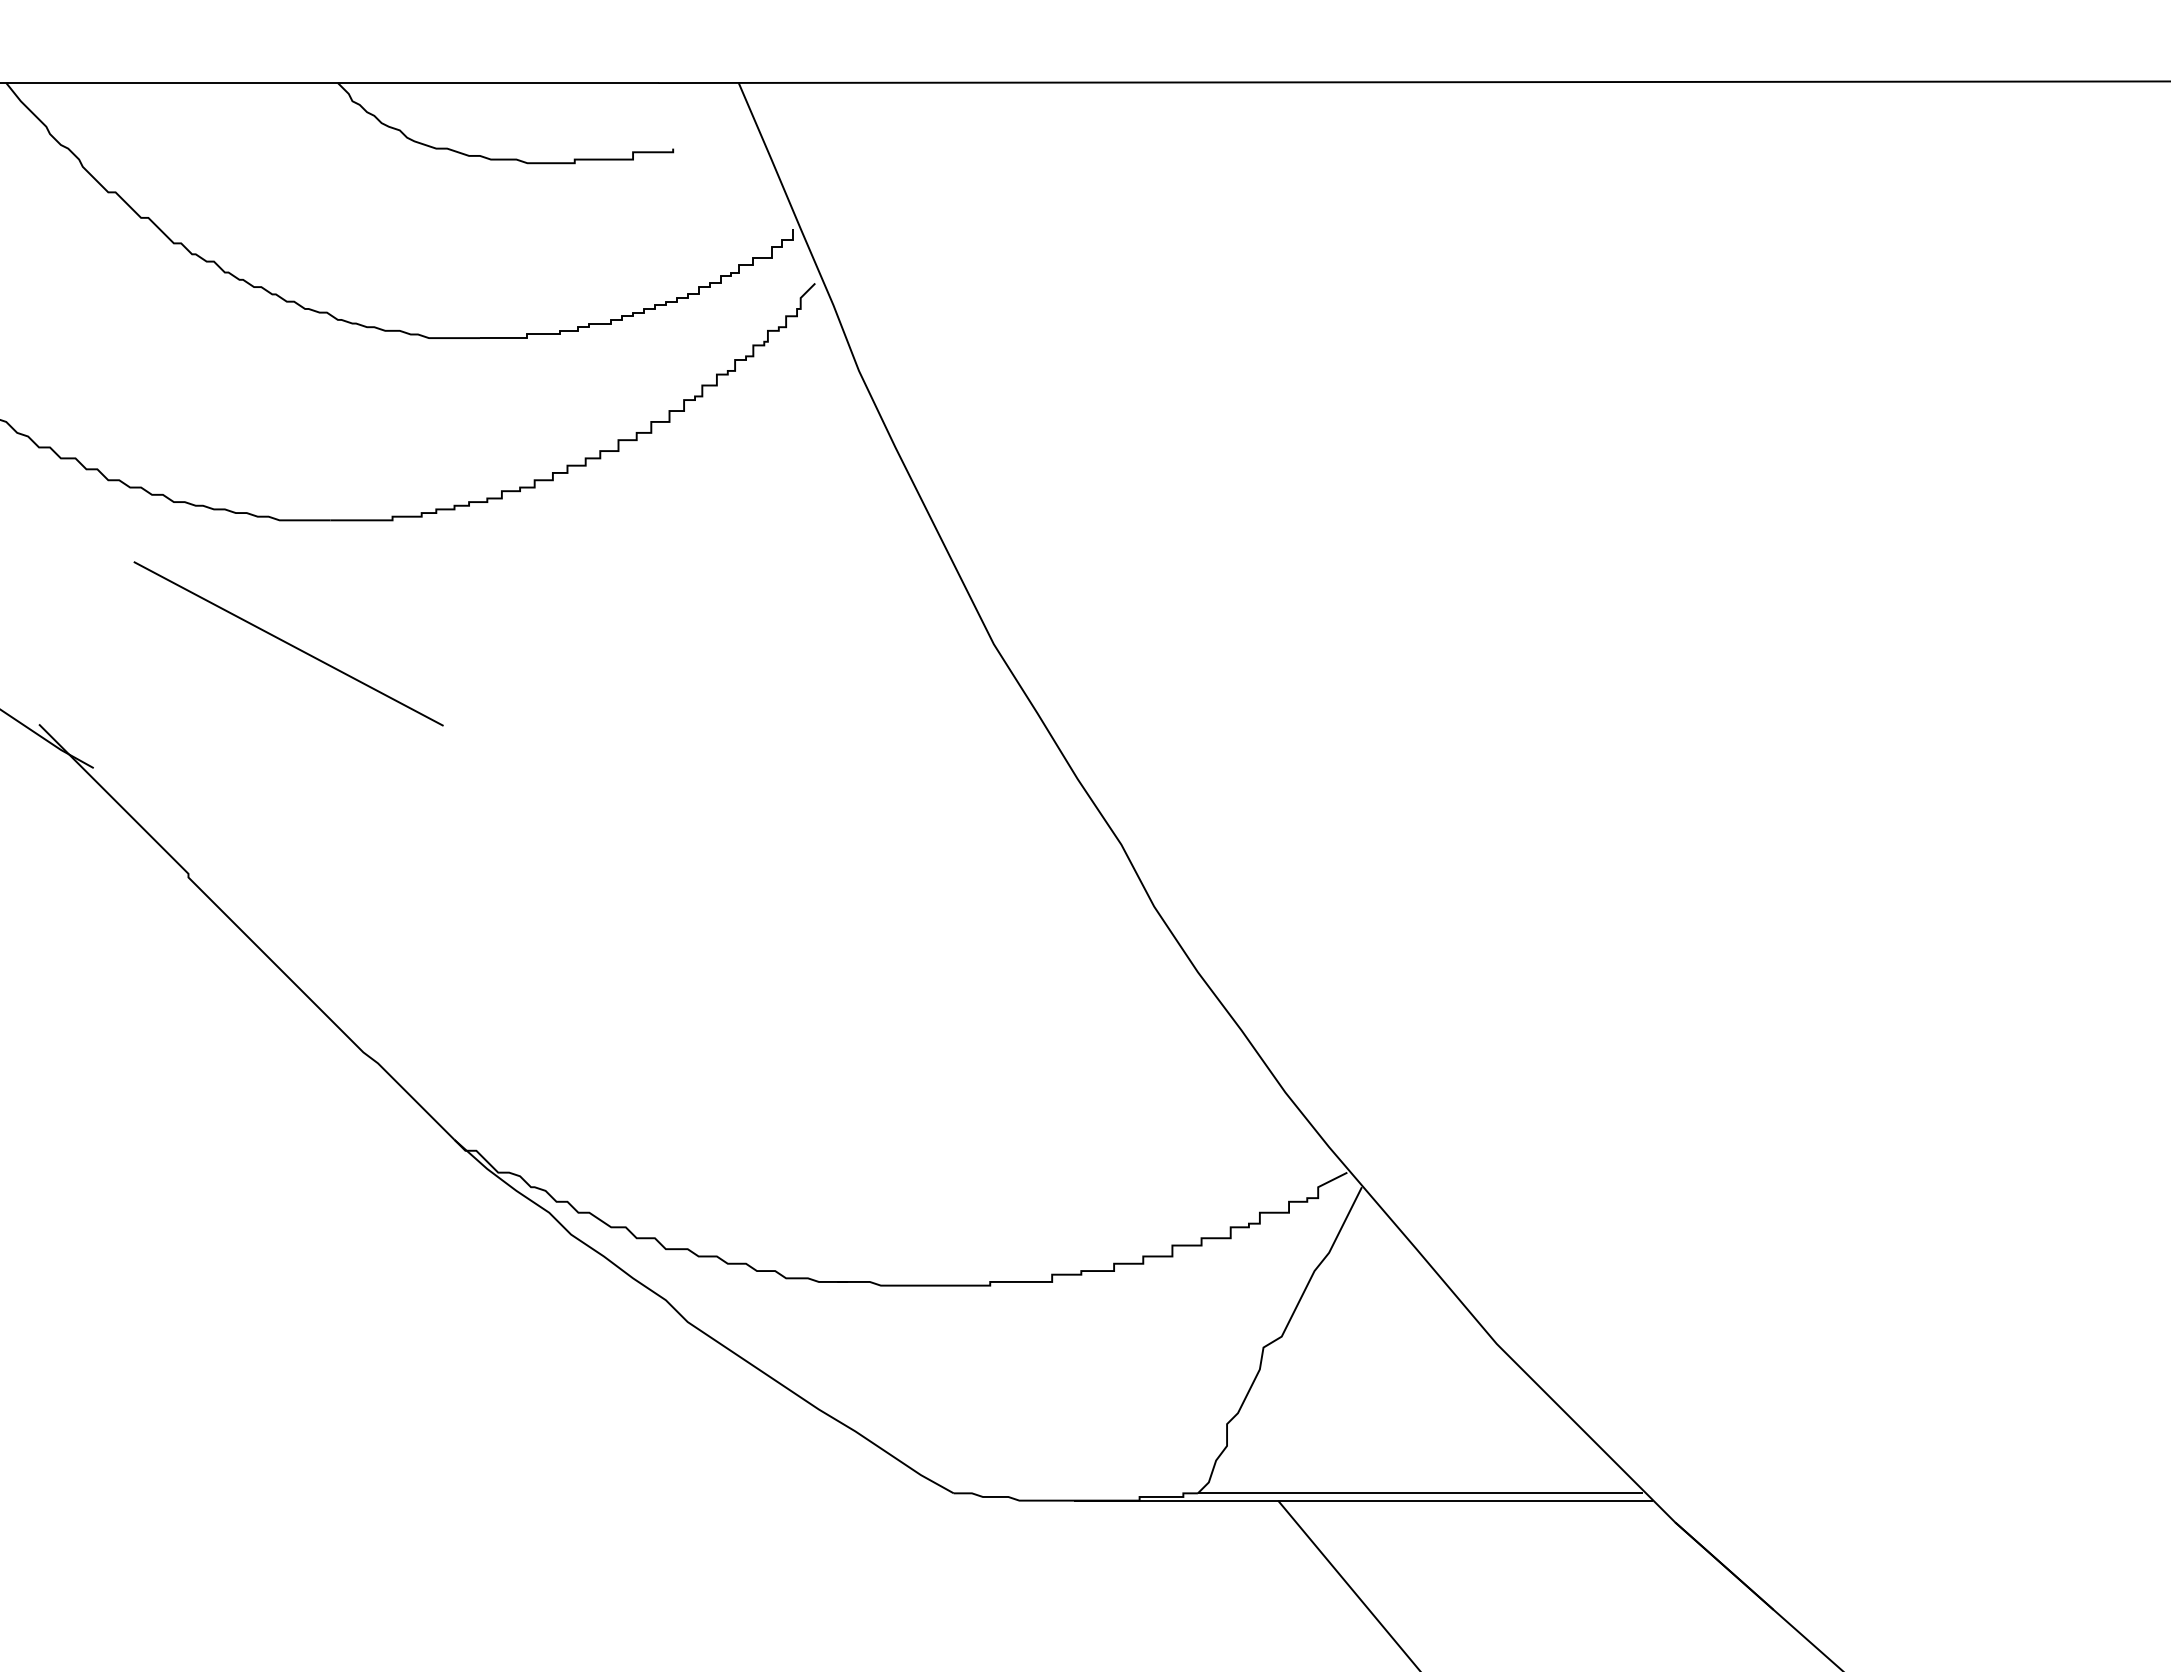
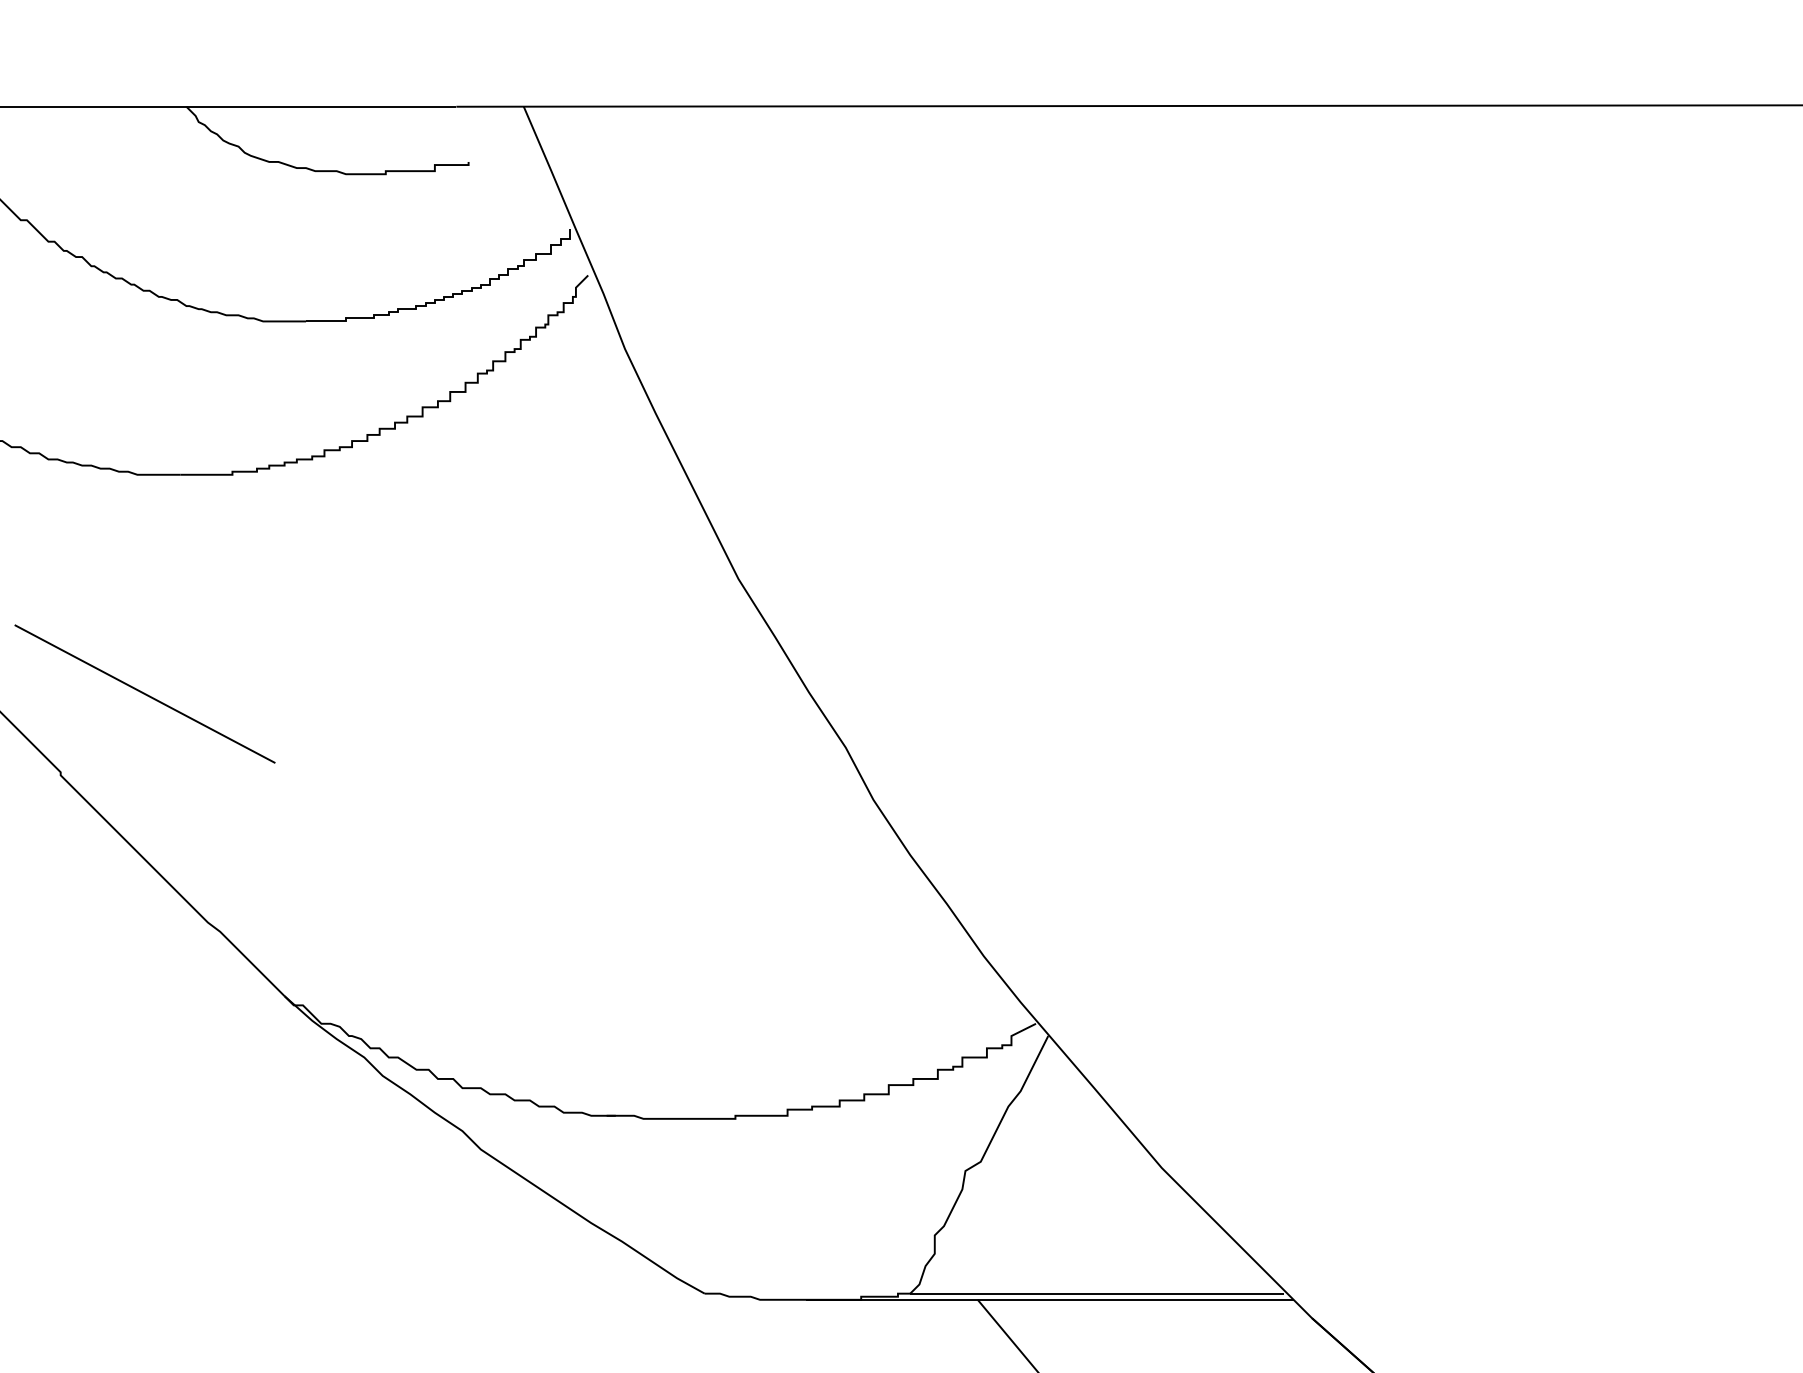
line: (288, 643) -> (144, 693), moved

